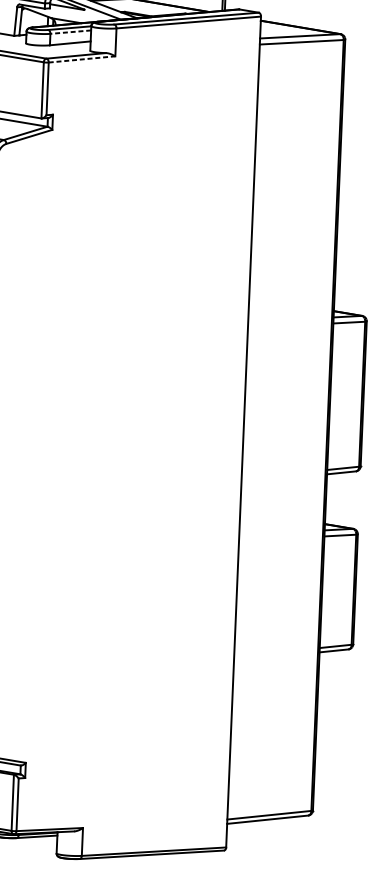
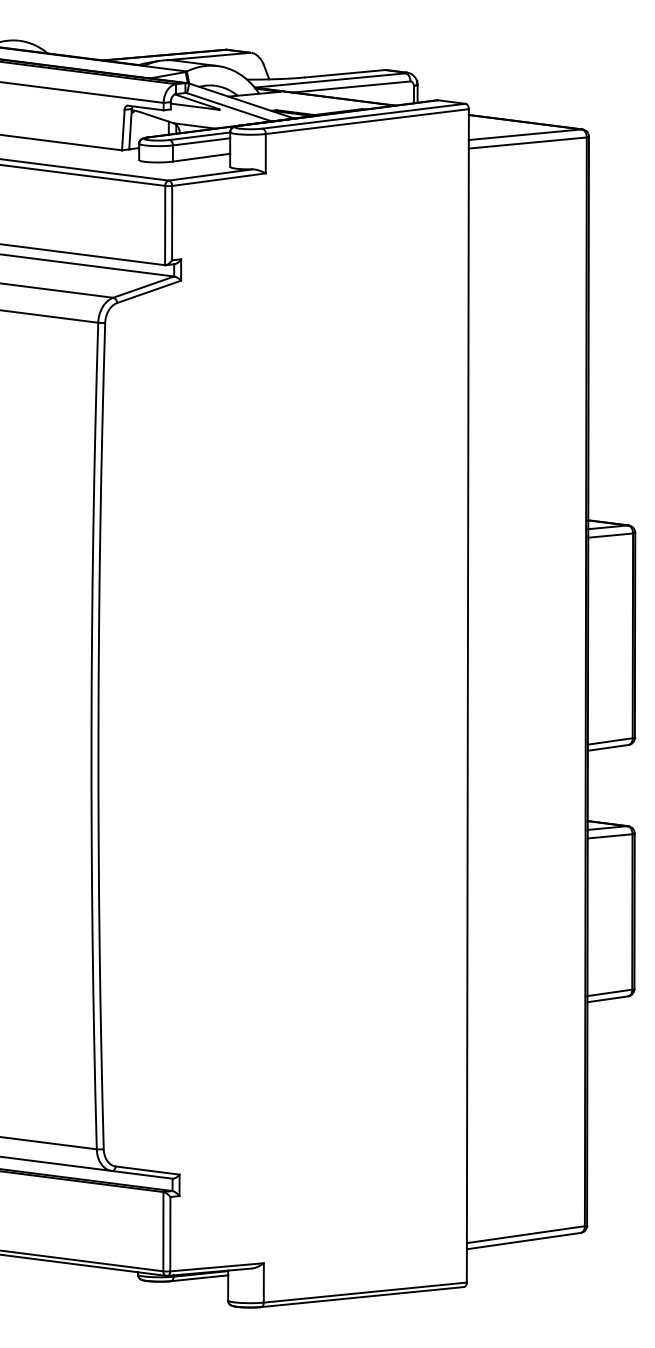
line: (70, 31) -> (201, 141), dashed -> solid
line: (82, 59) -> (219, 179), dashed -> solid

